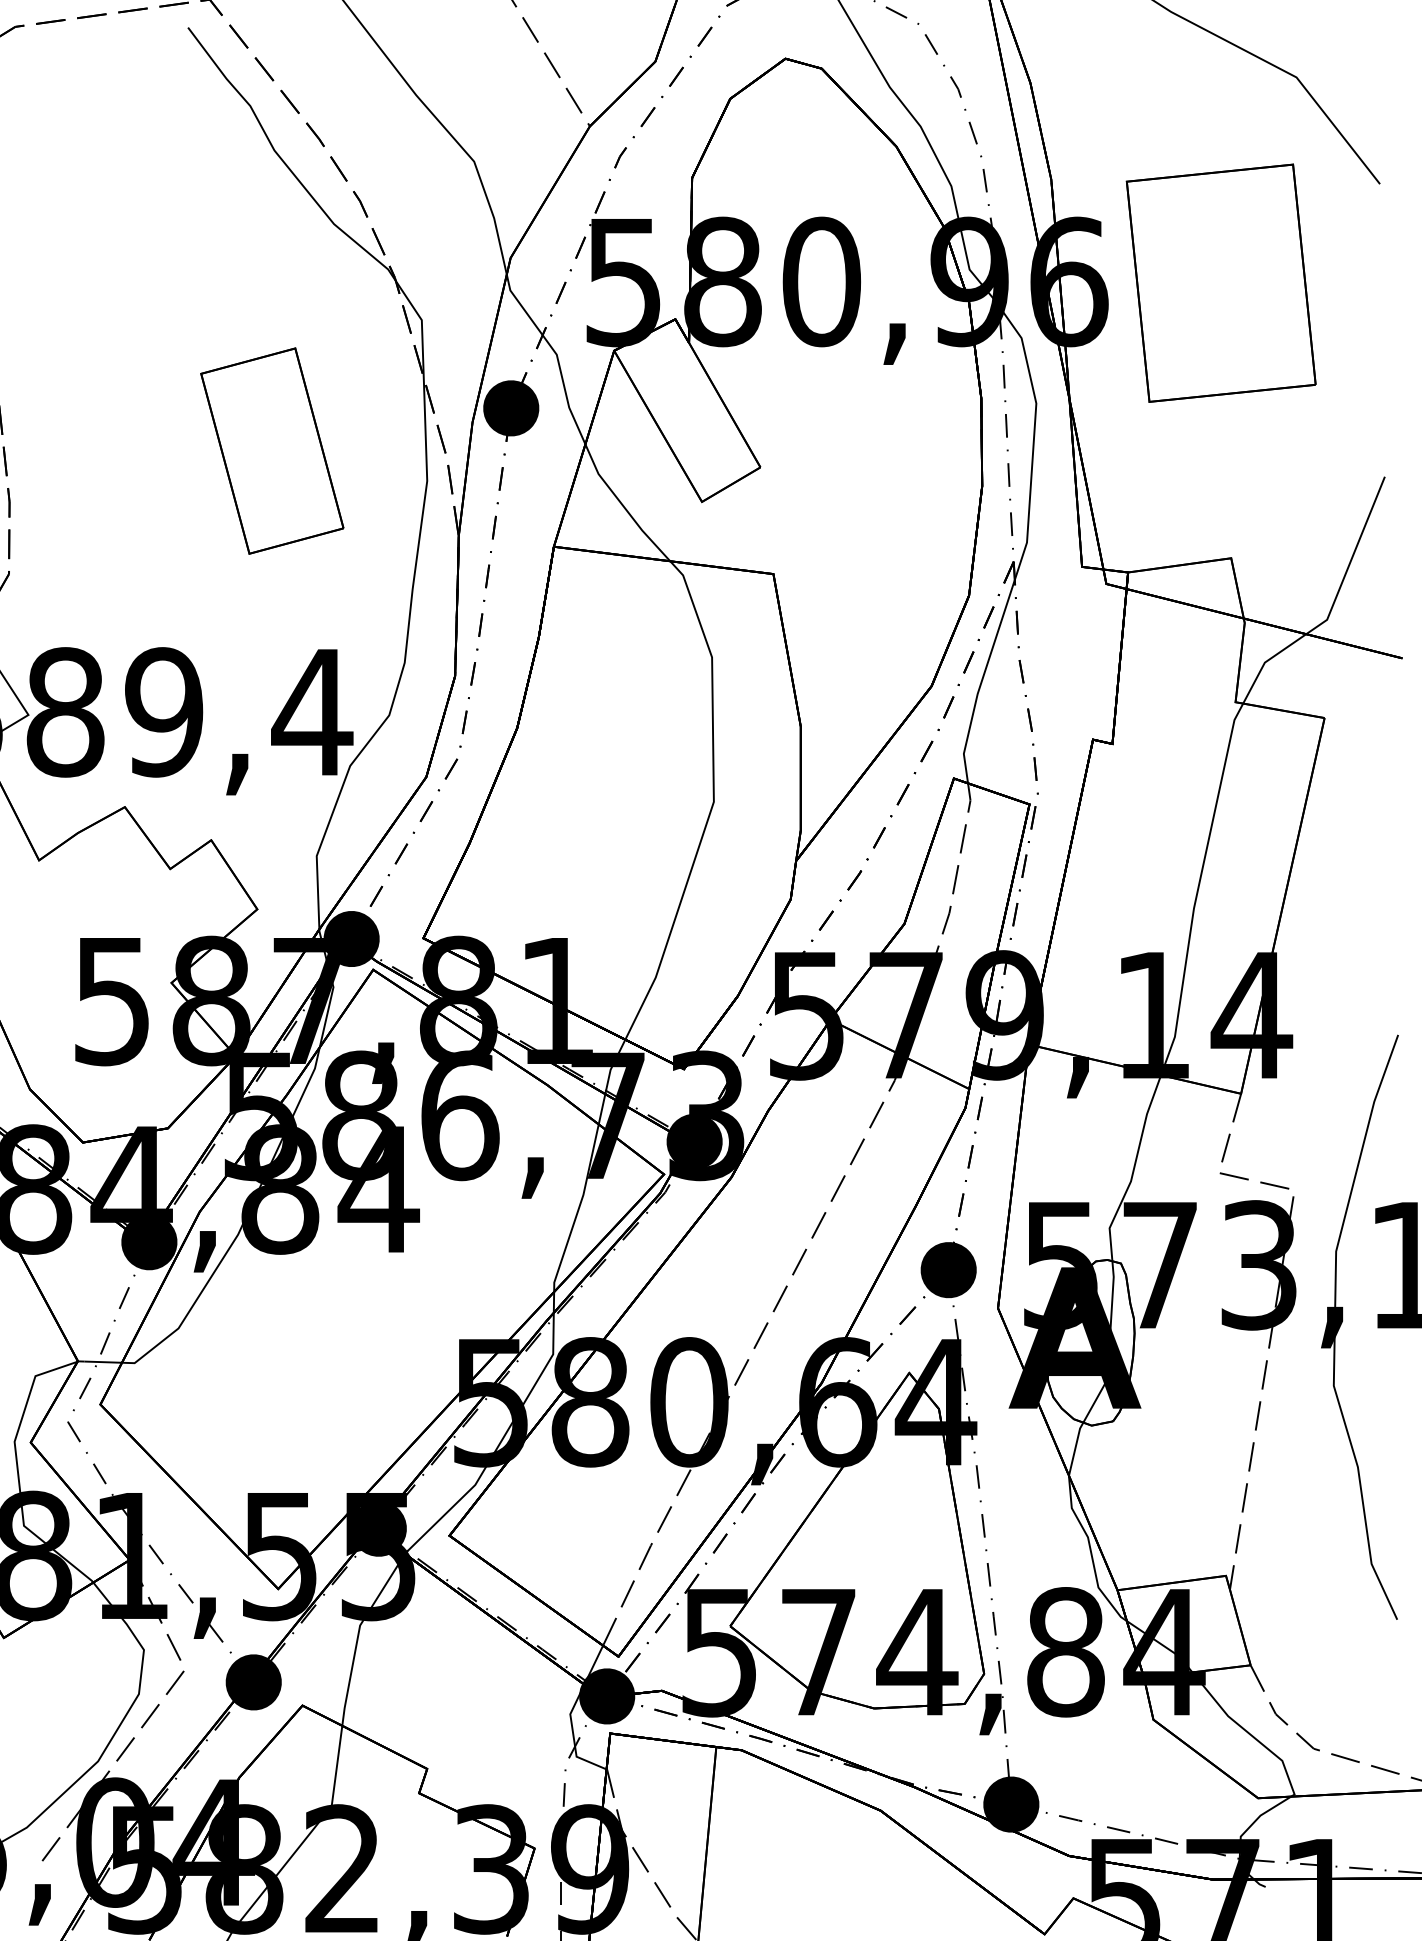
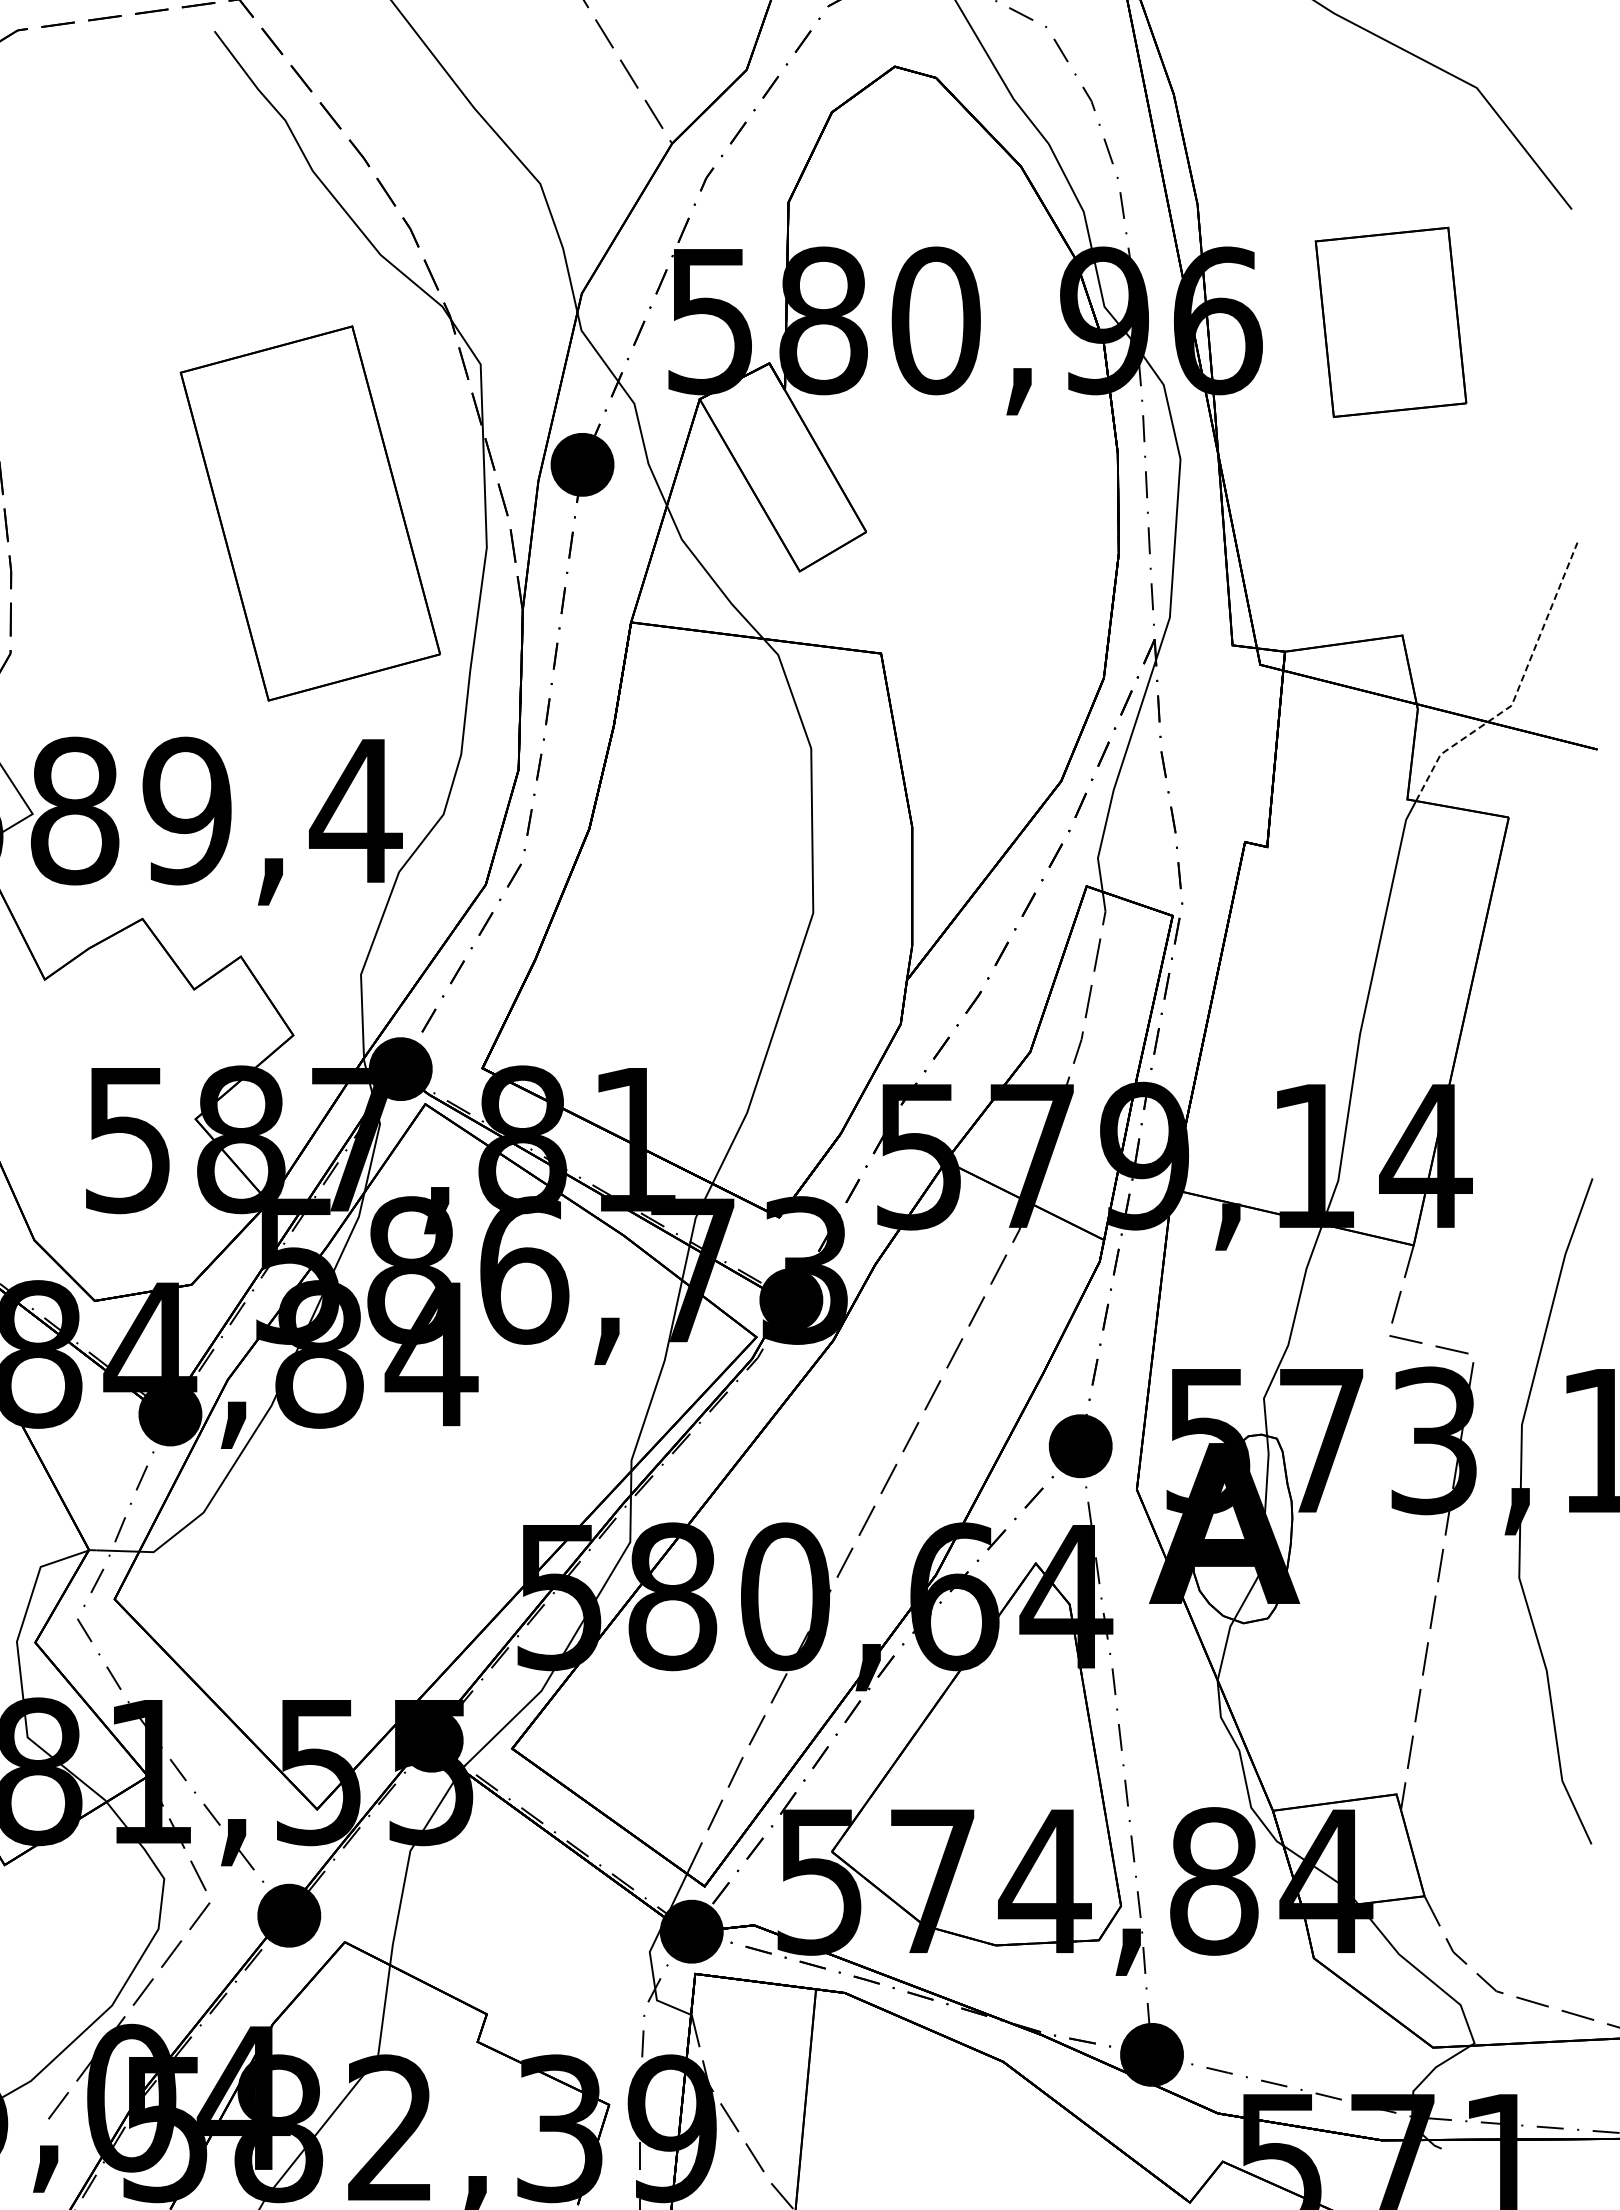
part: (1220, 283) -> (1390, 322), size x0.7
part: (272, 451) -> (310, 513), size x1.6
line: (1333, 605) -> (1518, 689), solid -> dashed

